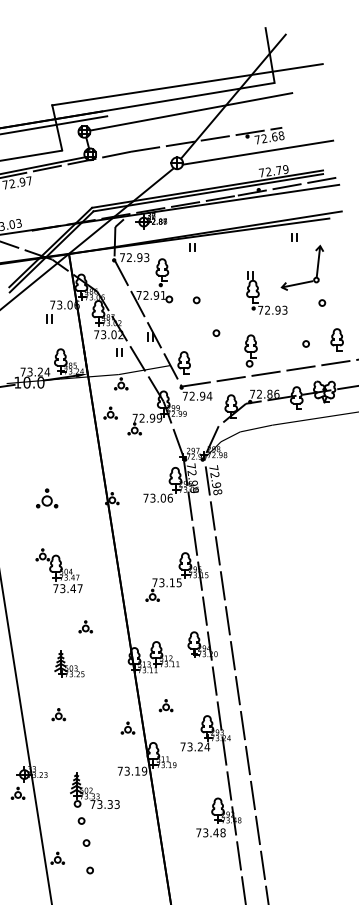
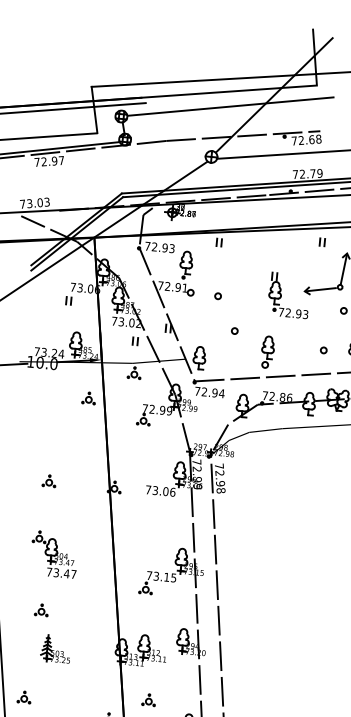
part: (110, 412) -> (88, 397), moved
part: (47, 498) -> (49, 480), size x0.62
part: (85, 626) -> (41, 609), moved
part: (58, 714) -> (24, 697), moved

